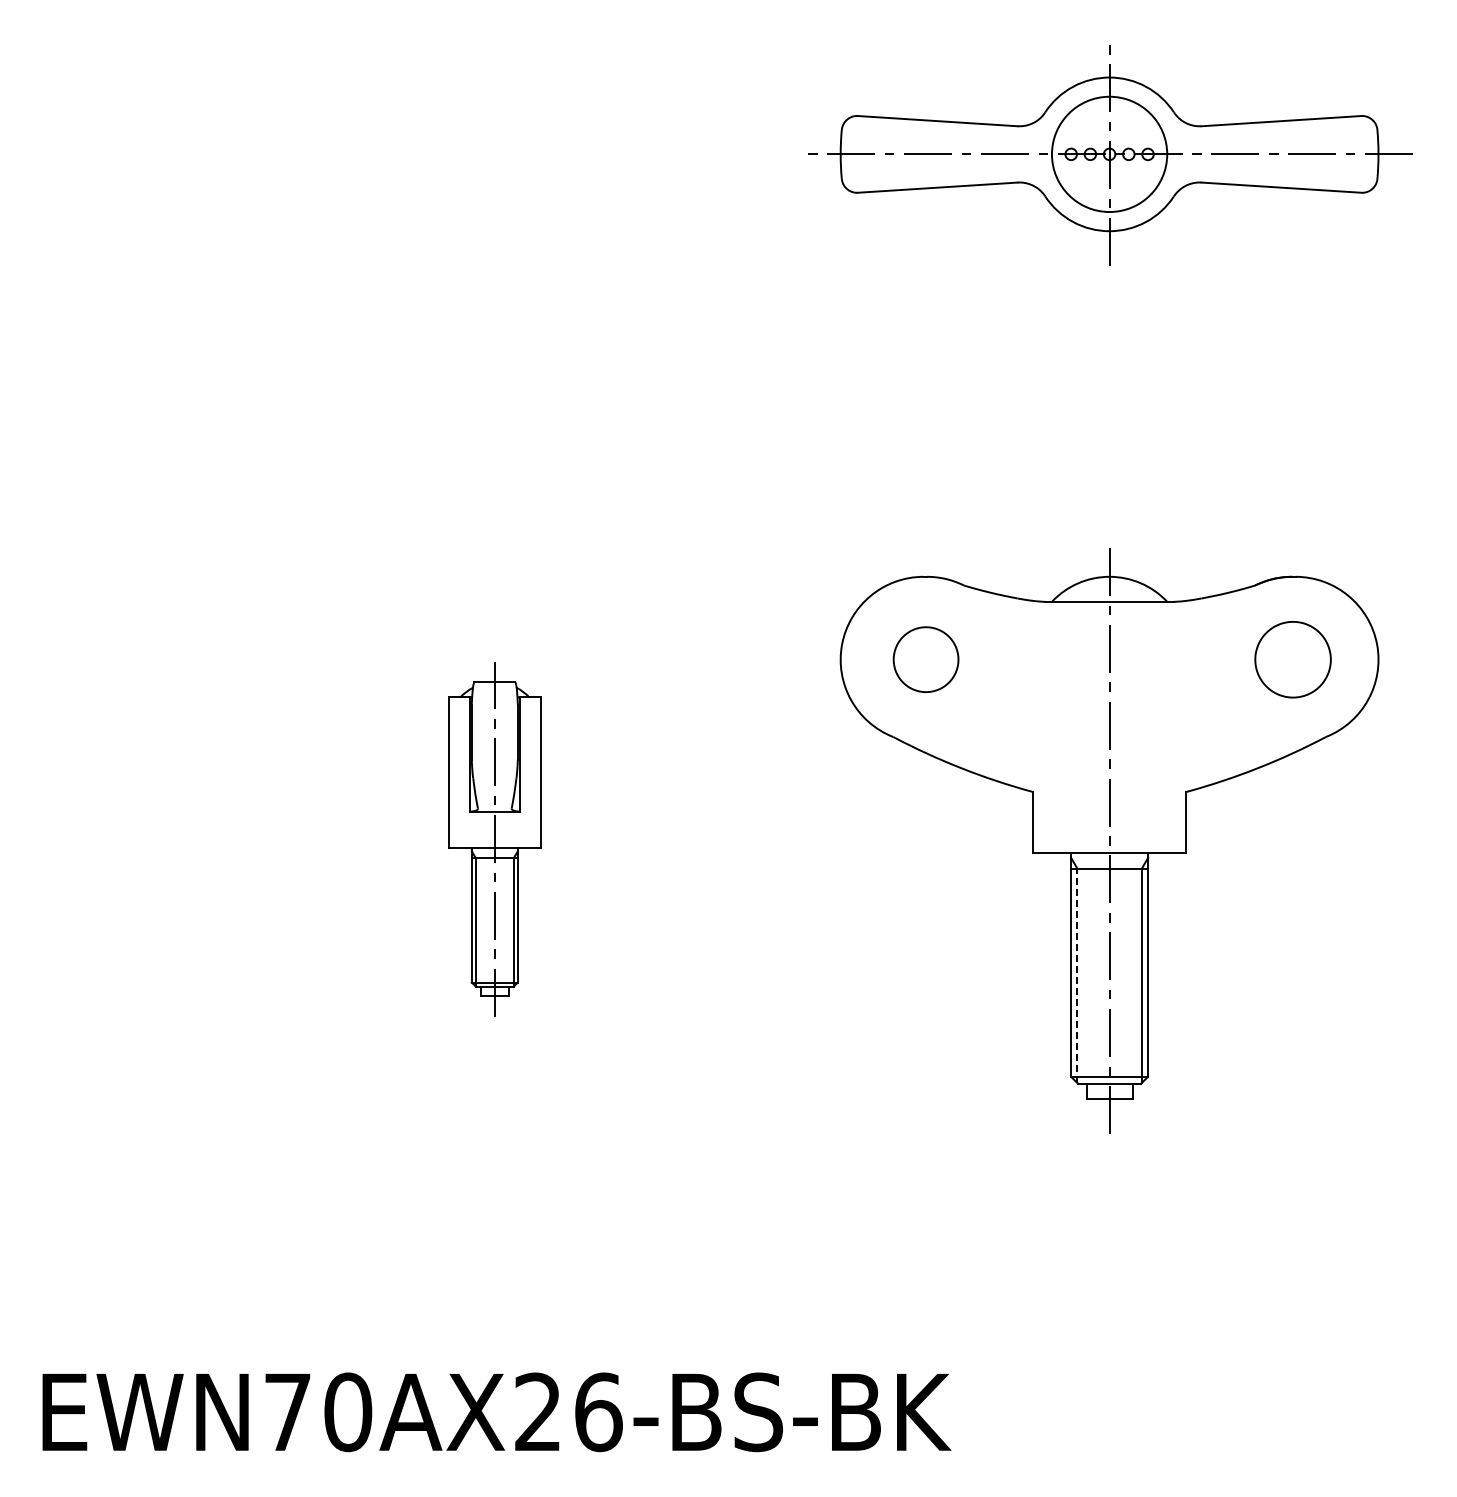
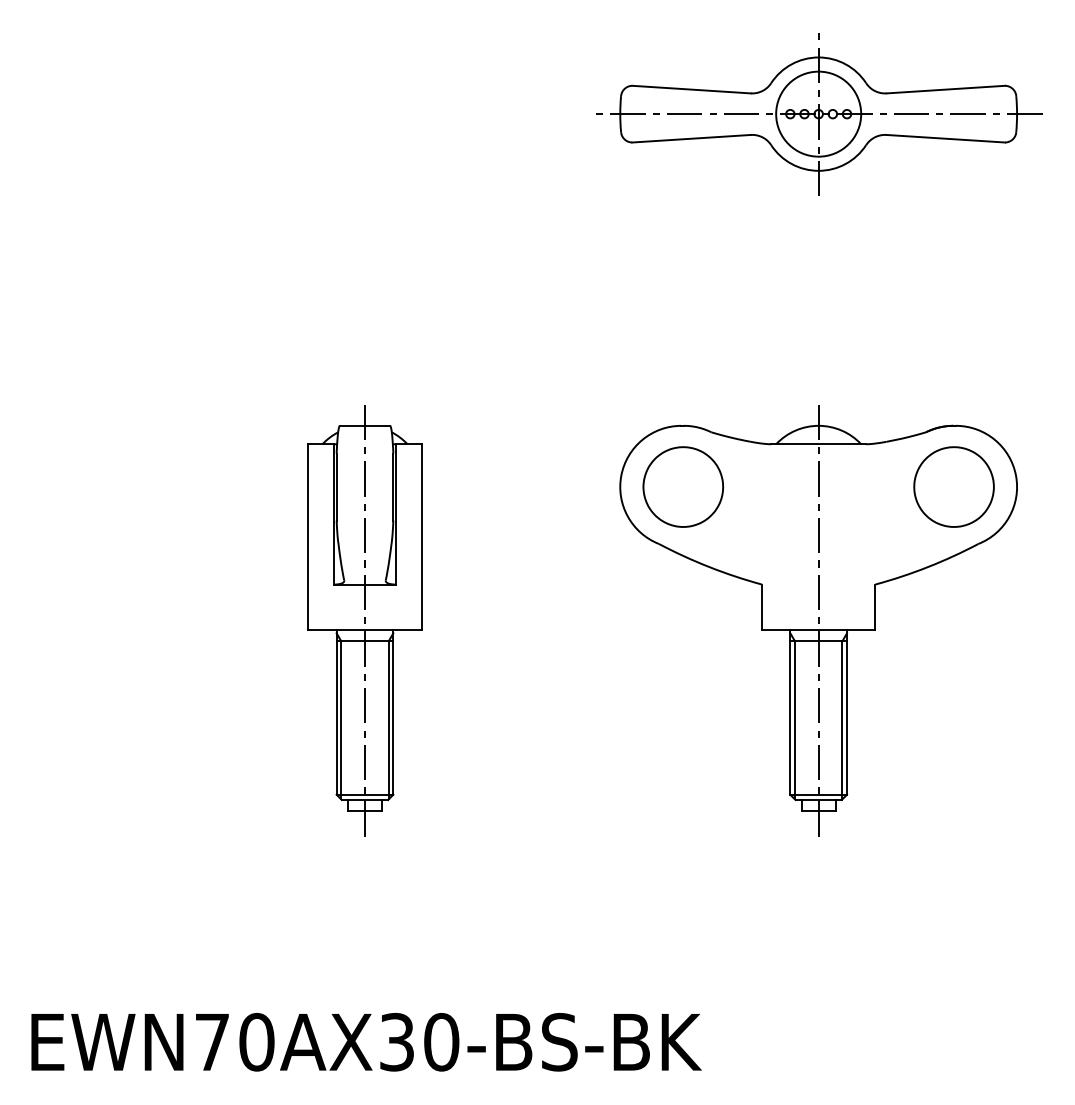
part: (925, 659) -> (682, 486), size x1.67
part: (1292, 659) -> (953, 486), size x1.43
part: (494, 840) -> (364, 620), size x1.67
line: (1077, 975) -> (794, 719), dashed -> solid
text: (568, 1412) -> (419, 1042), EWN70AX26-BS-BK -> EWN70AX30-BS-BK

